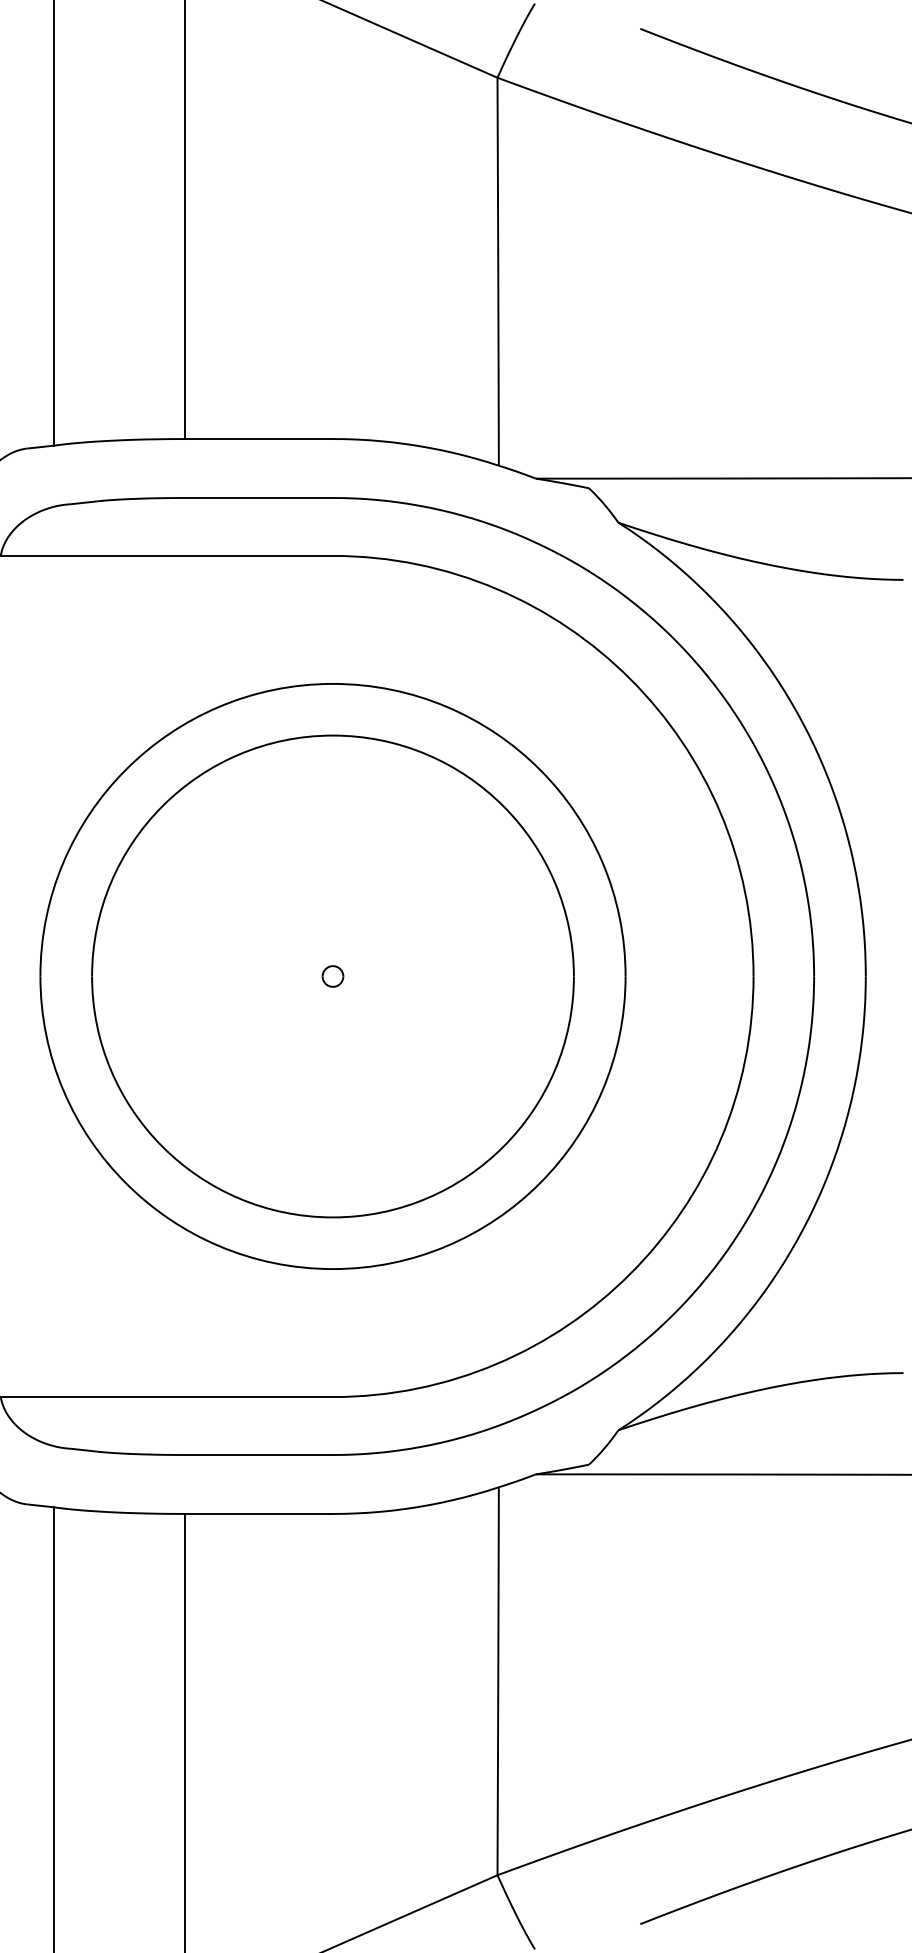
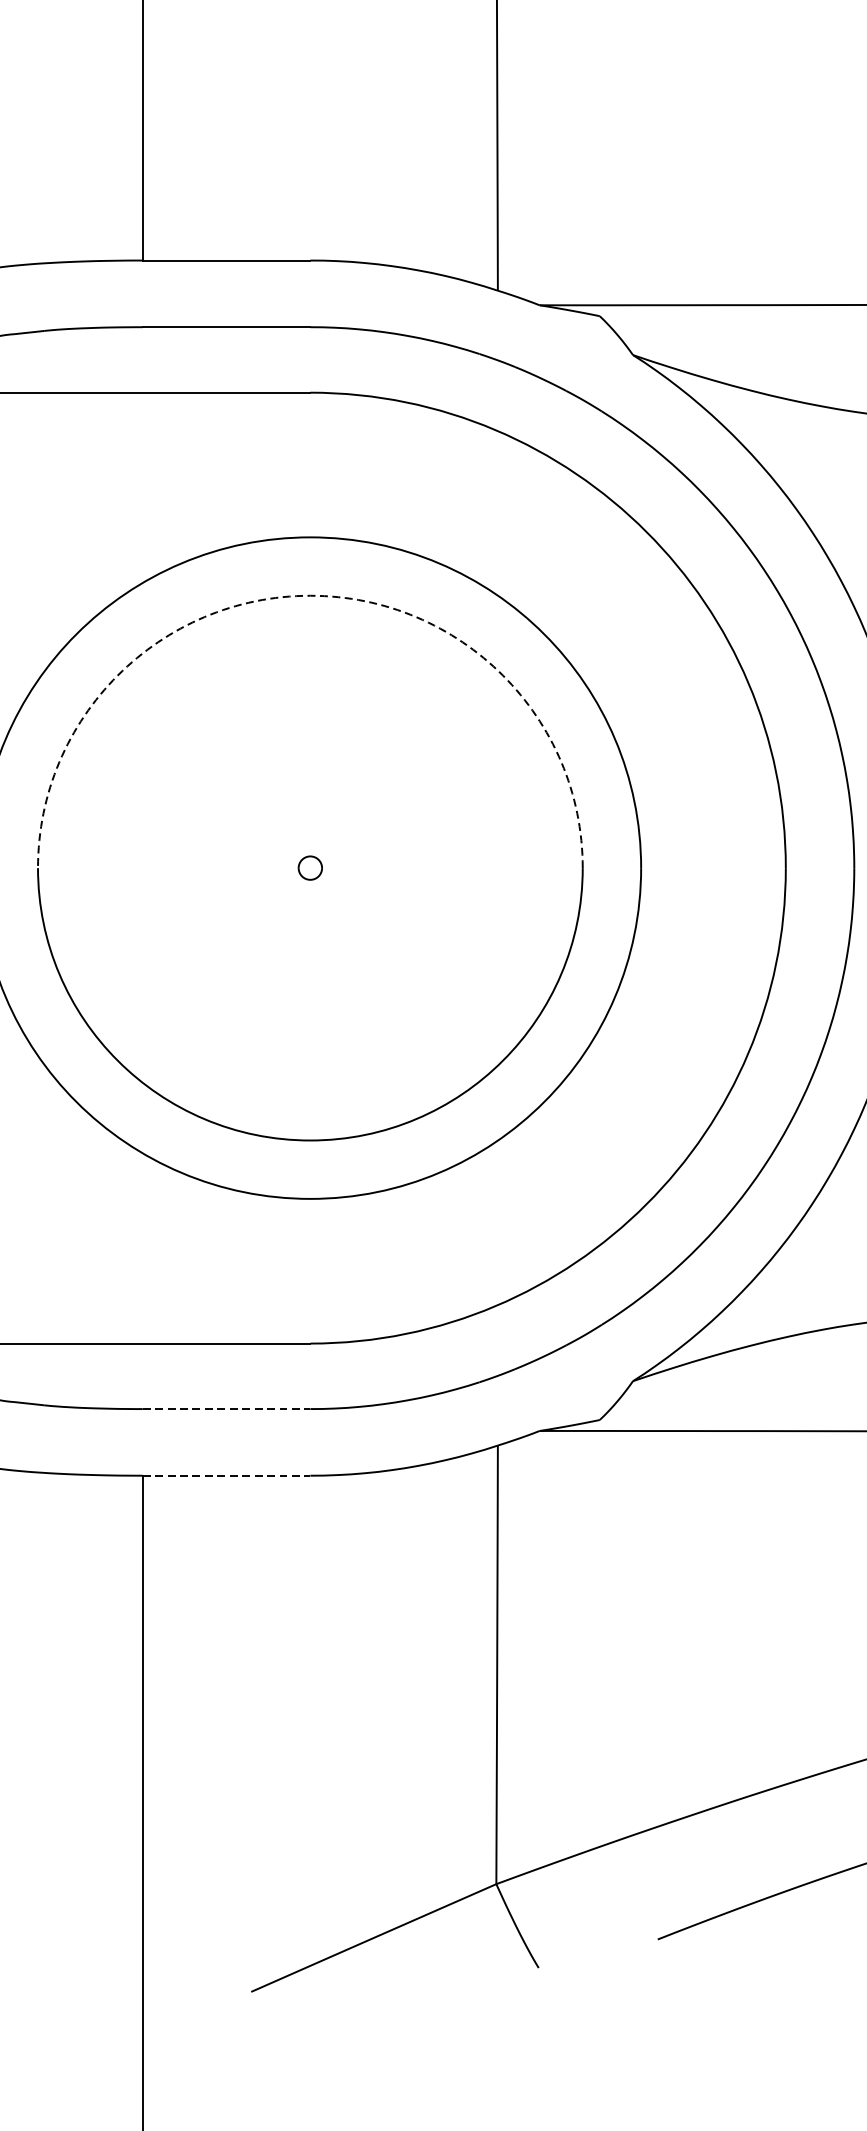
arc: (333, 735) -> (310, 595), solid -> dashed
line: (259, 1454) -> (227, 1408), solid -> dashed
line: (259, 1513) -> (227, 1475), solid -> dashed

